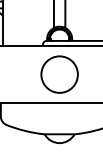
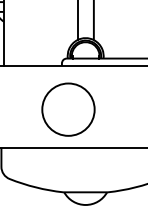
circle: (59, 74) -> (68, 109), moved

